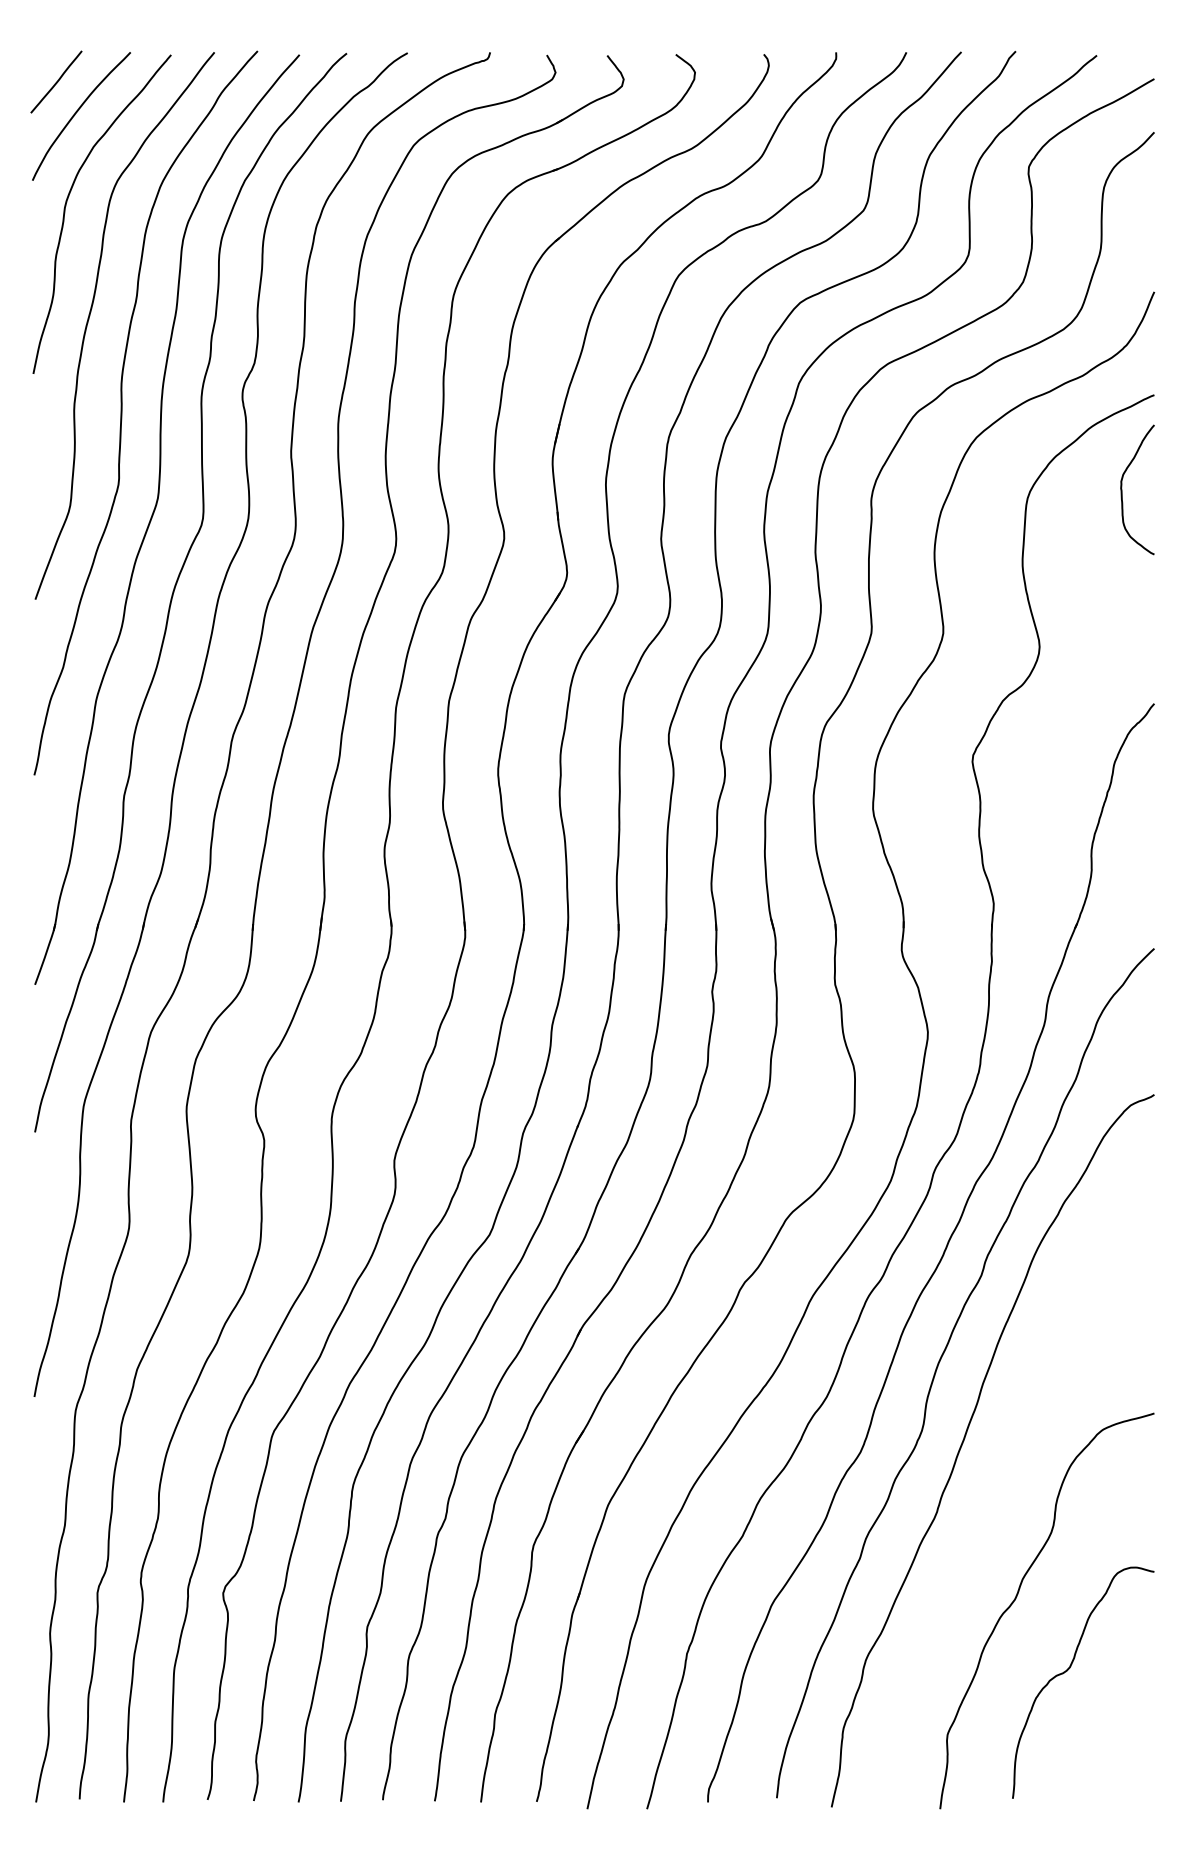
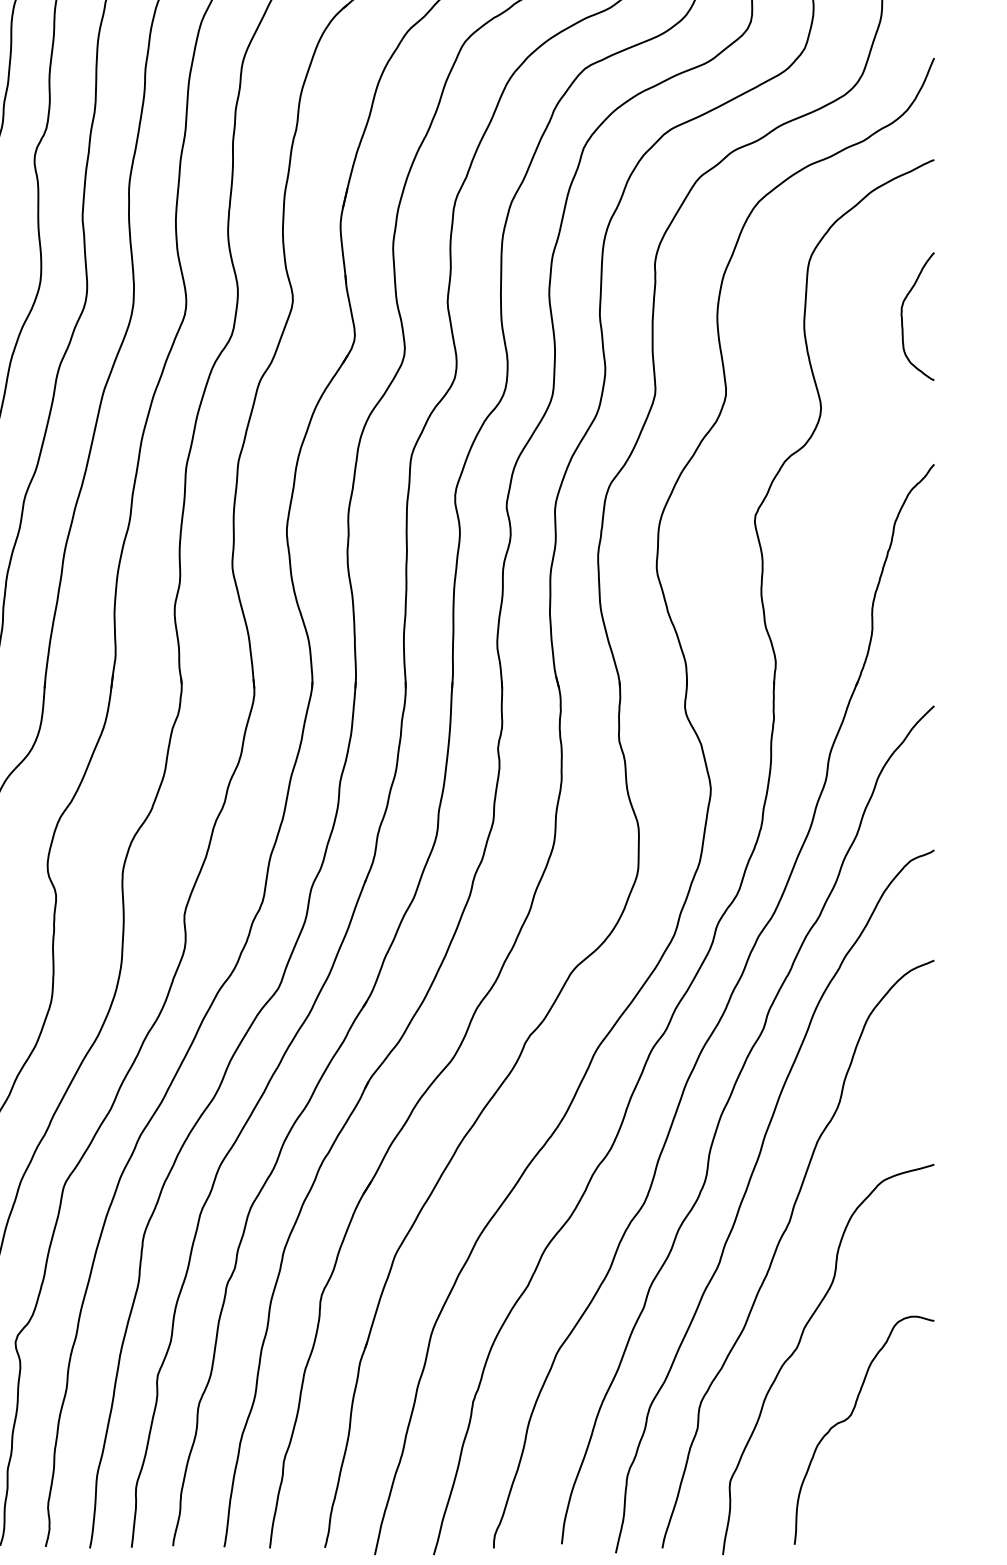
curve: (1122, 489) -> (902, 316), moved
curve: (997, 1494) -> (779, 1244), added

